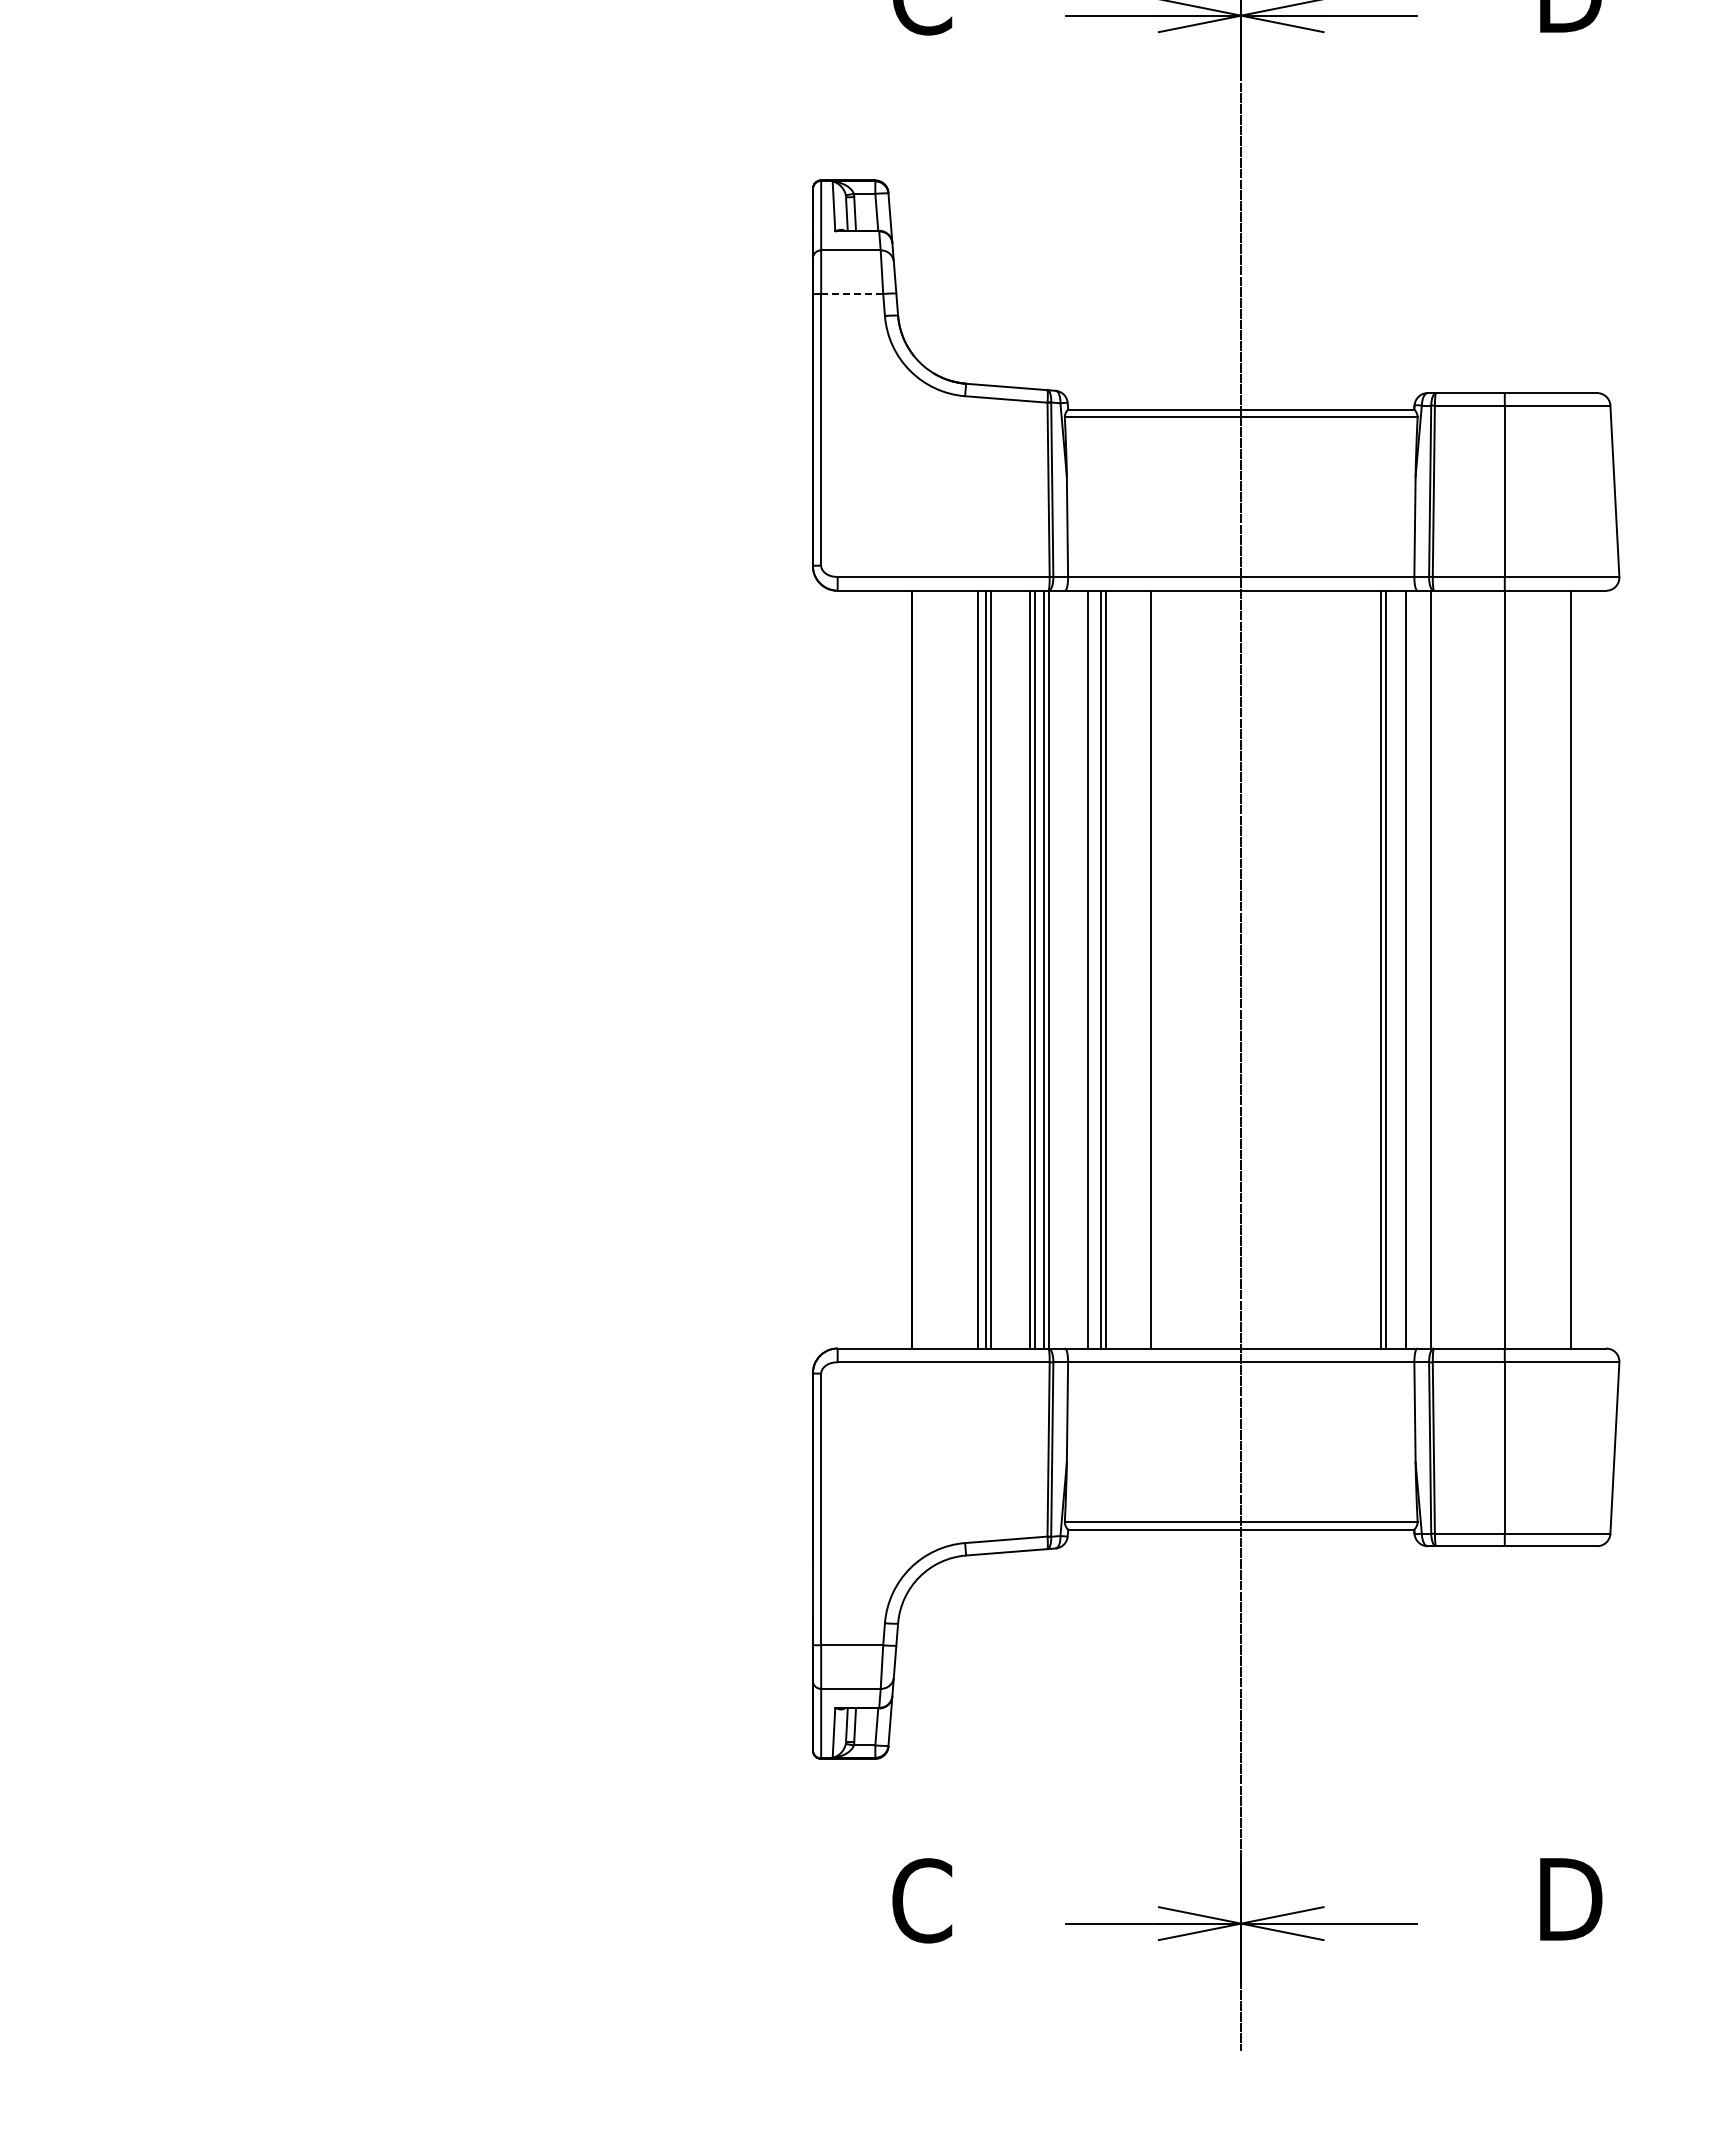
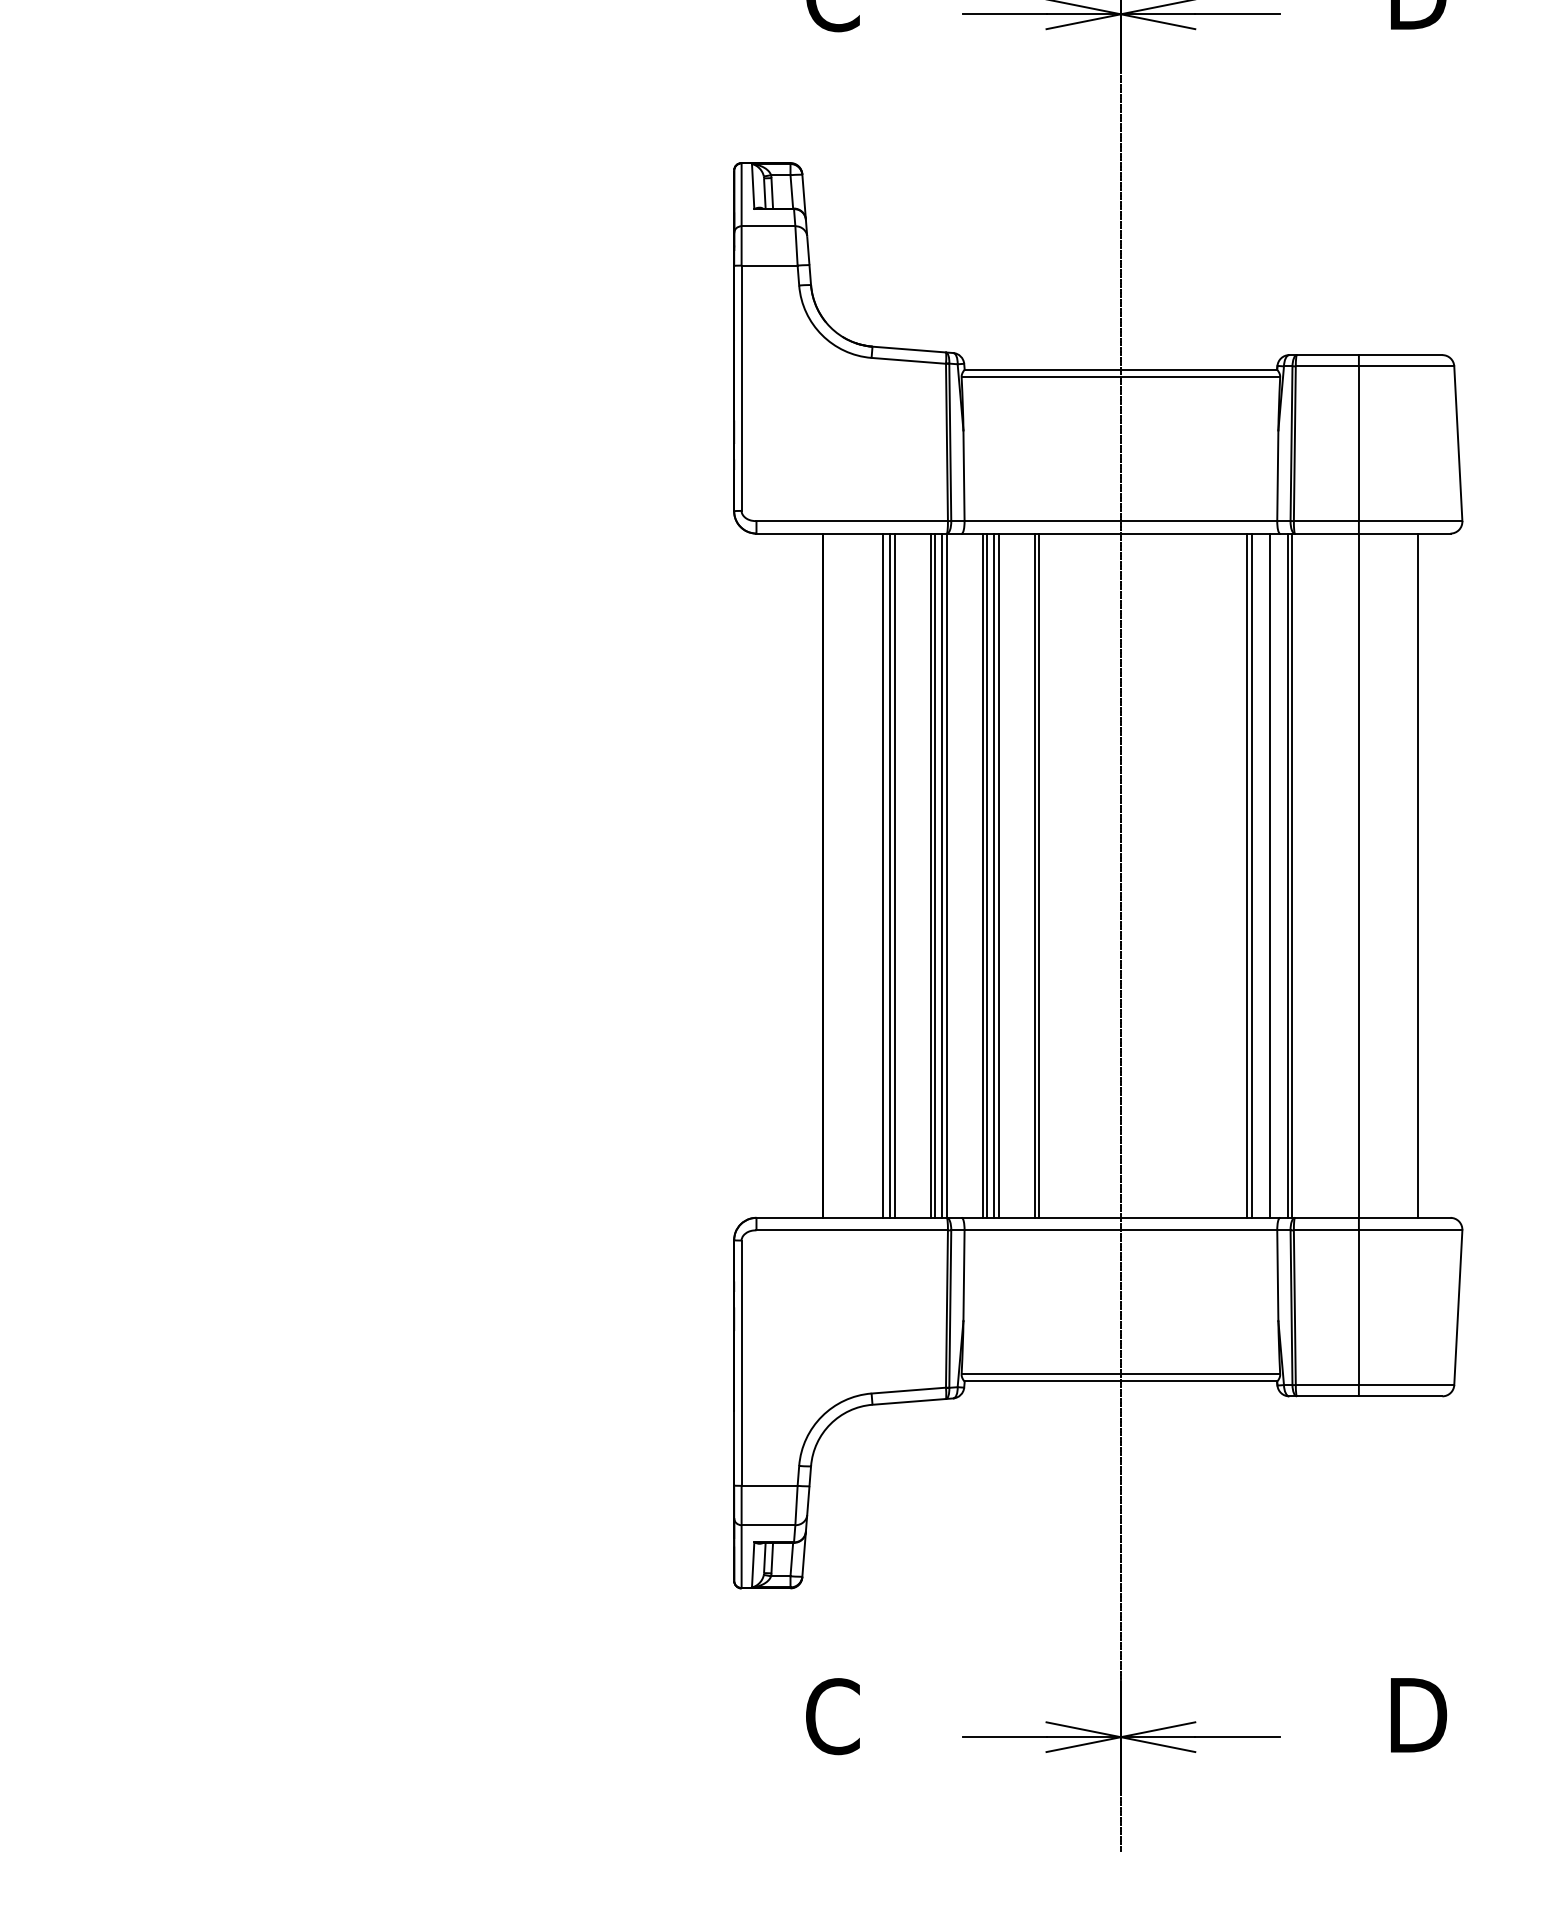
line: (852, 293) -> (769, 265), dashed -> solid
line: (1092, 969) -> (986, 875), added
line: (1145, 969) -> (1034, 875), added
line: (1425, 969) -> (1287, 875), added

